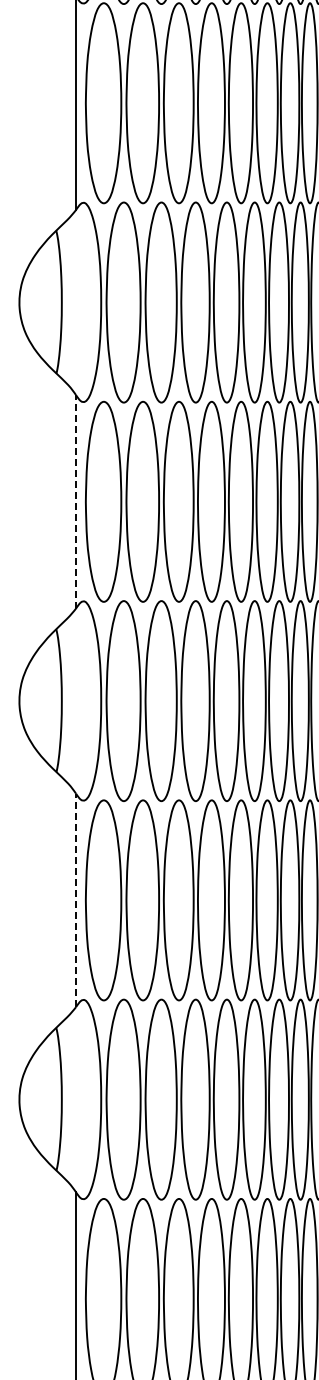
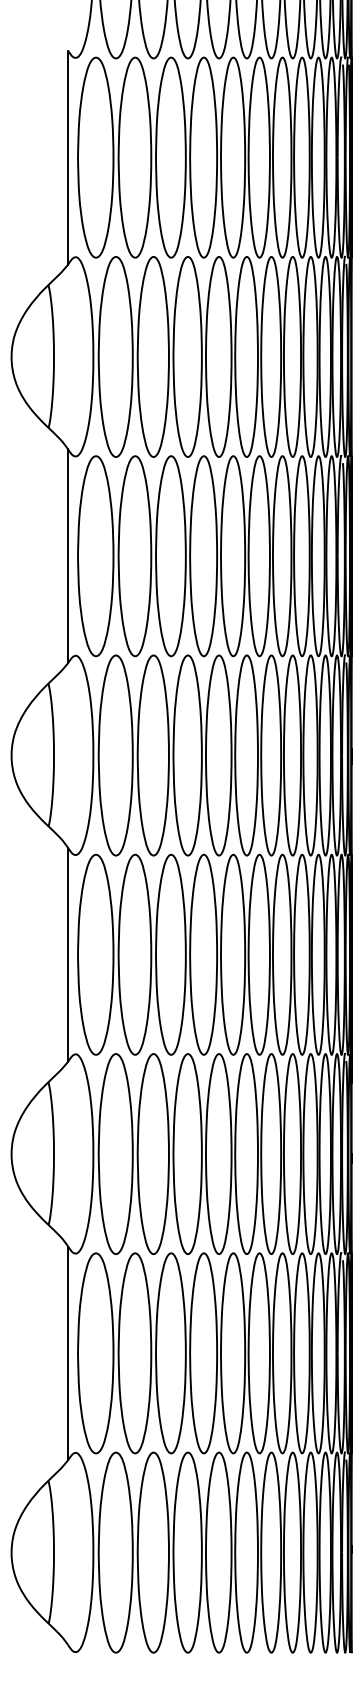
line: (76, 502) -> (68, 556), dashed -> solid
line: (76, 900) -> (68, 954), dashed -> solid

